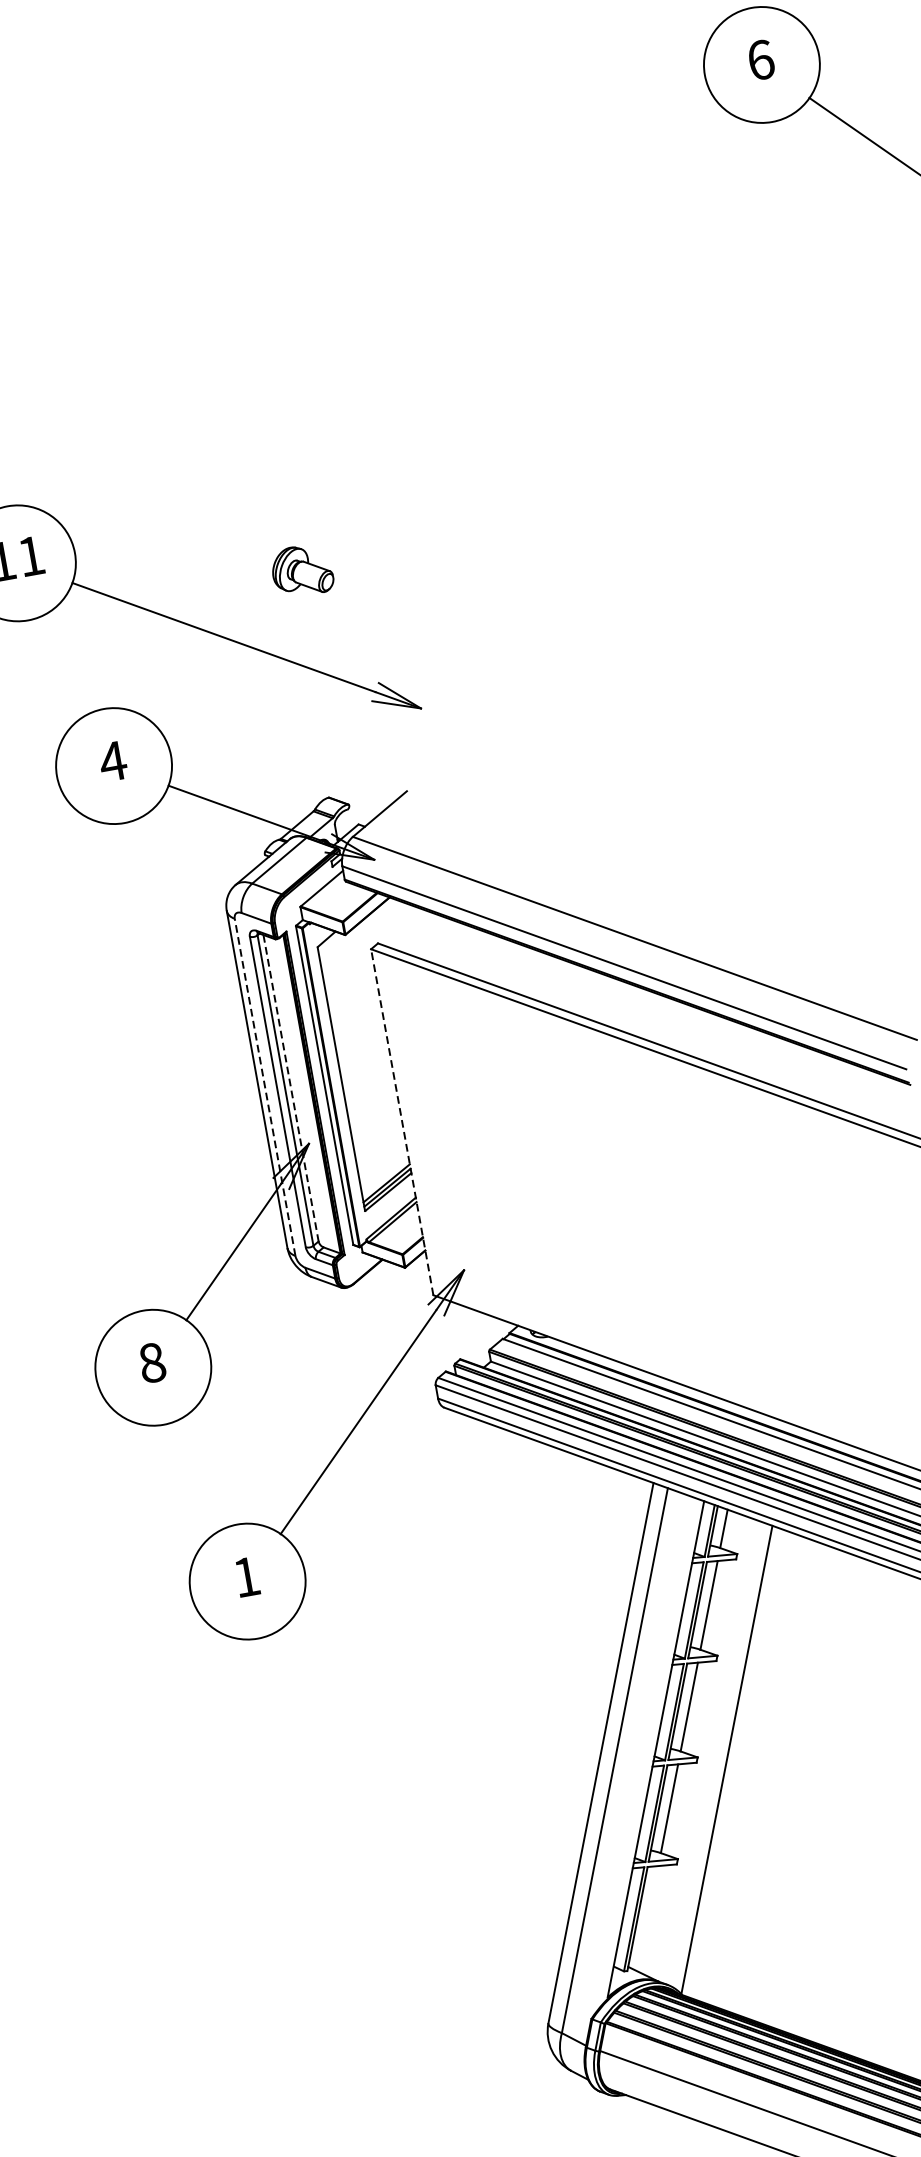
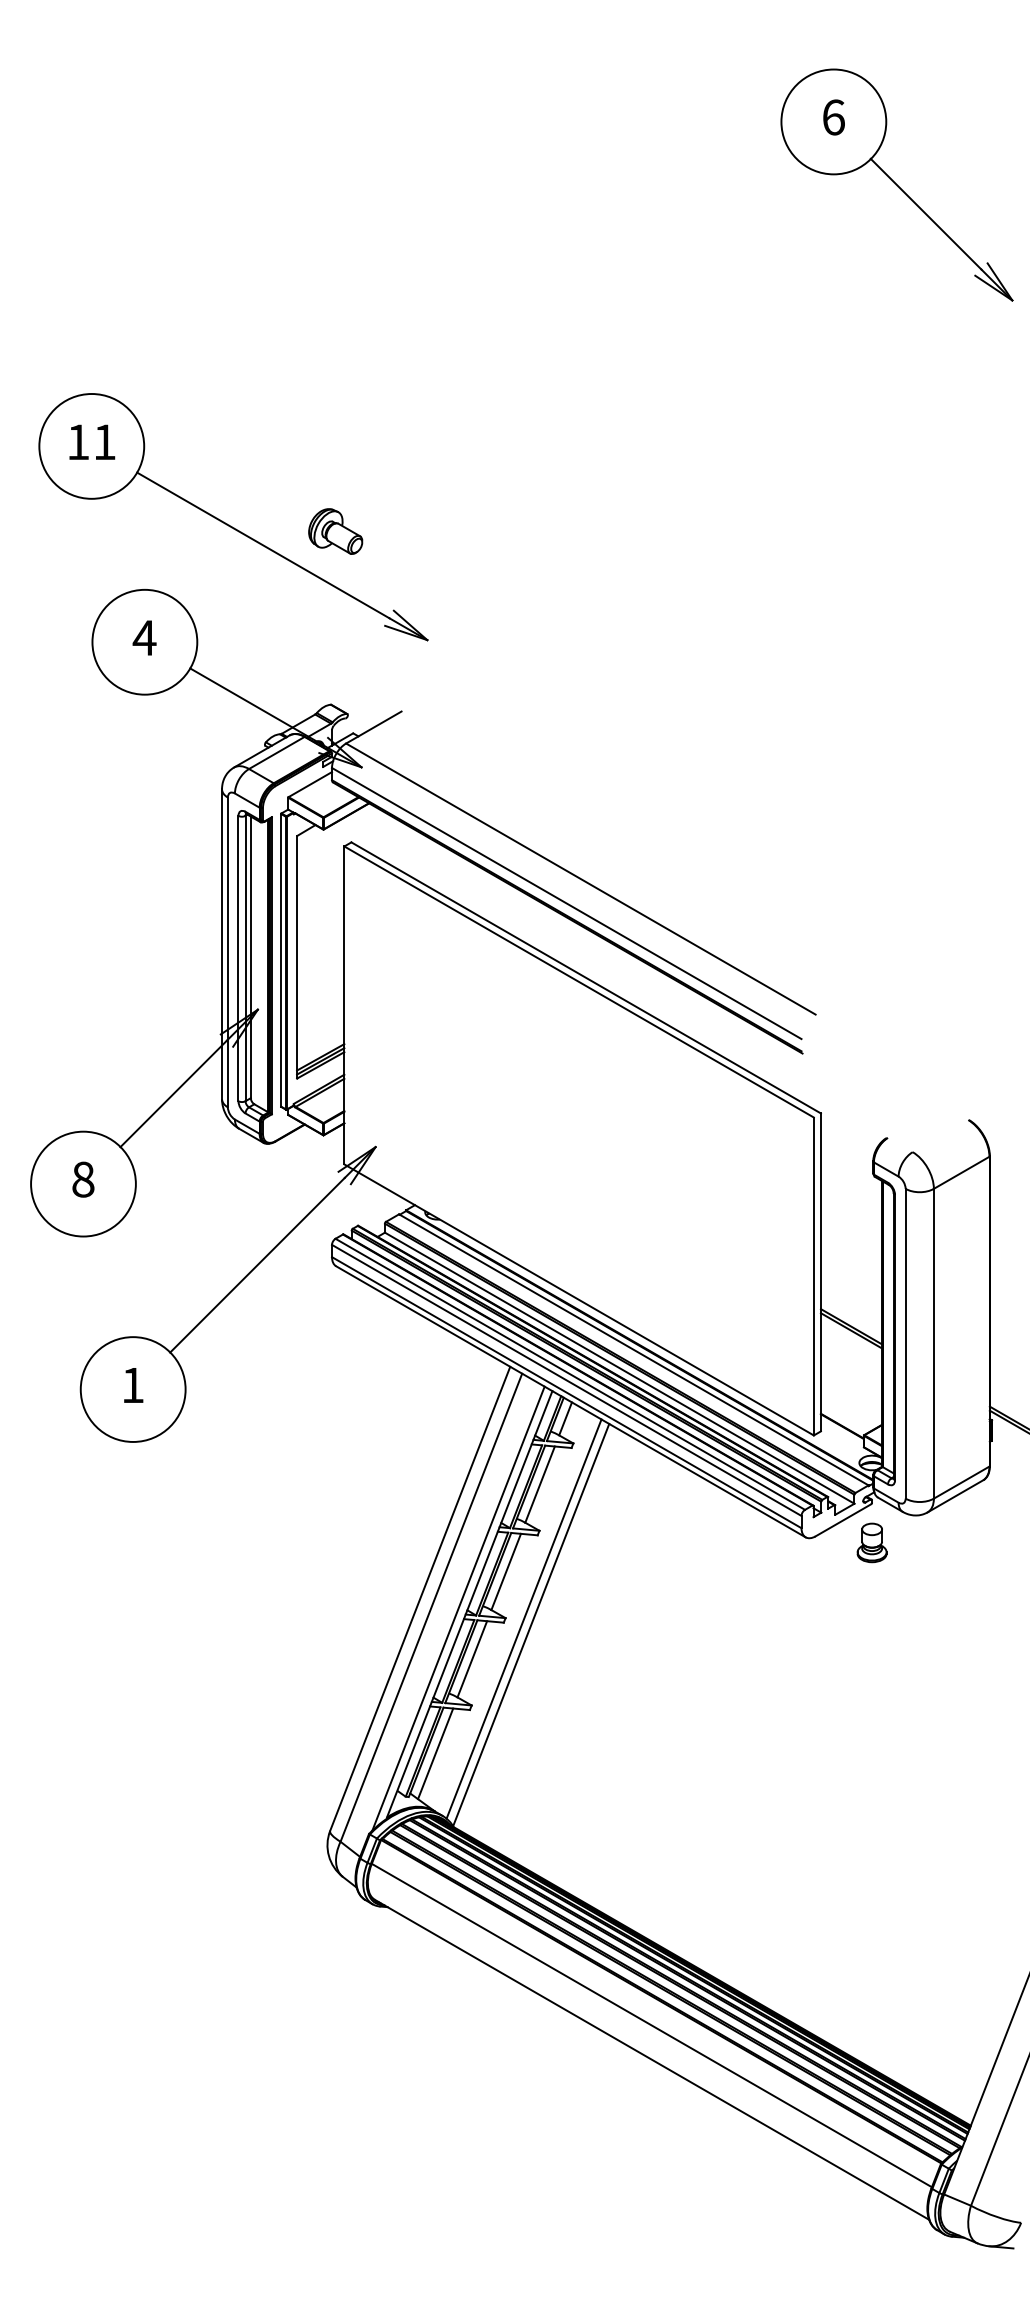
part: (302, 570) -> (335, 531), moved
line: (264, 1087) -> (227, 952), dashed -> solid
line: (290, 1088) -> (250, 957), dashed -> solid
line: (402, 1122) -> (344, 1005), dashed -> solid
line: (717, 1754) -> (523, 1618), added
line: (644, 1756) -> (458, 1608), added
line: (647, 1918) -> (435, 1753), added

